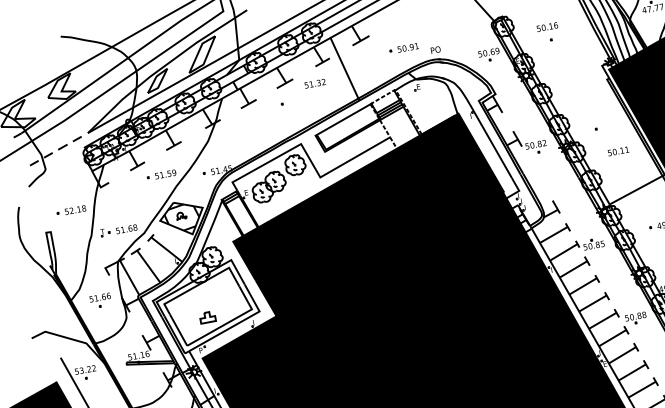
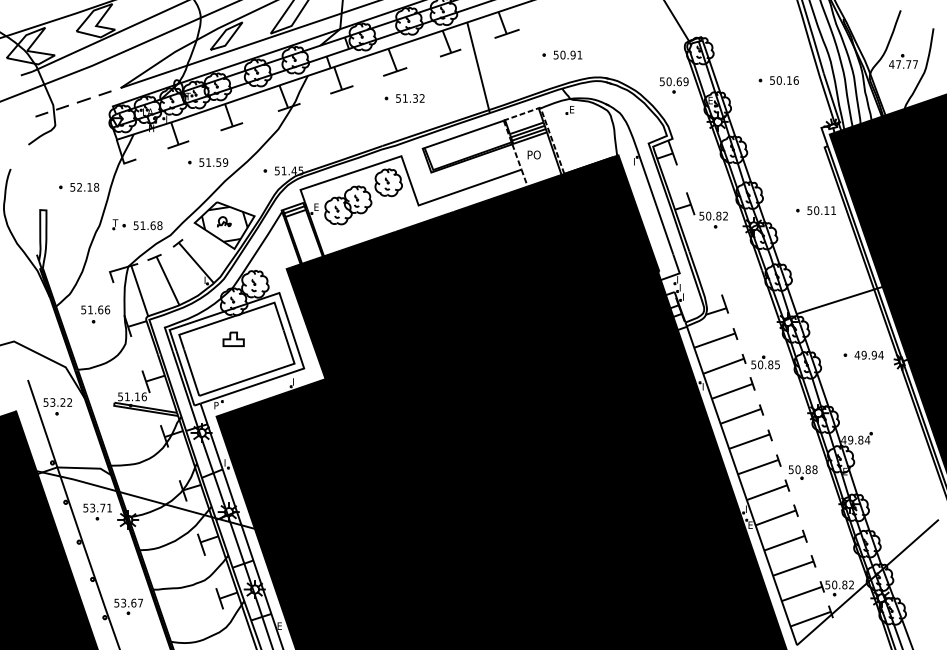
text: (547, 27) -> (784, 80), moved
text: (435, 49) -> (533, 154), moved
text: (315, 83) -> (410, 98), moved
text: (618, 151) -> (821, 210), moved
part: (207, 316) -> (233, 338), moved

